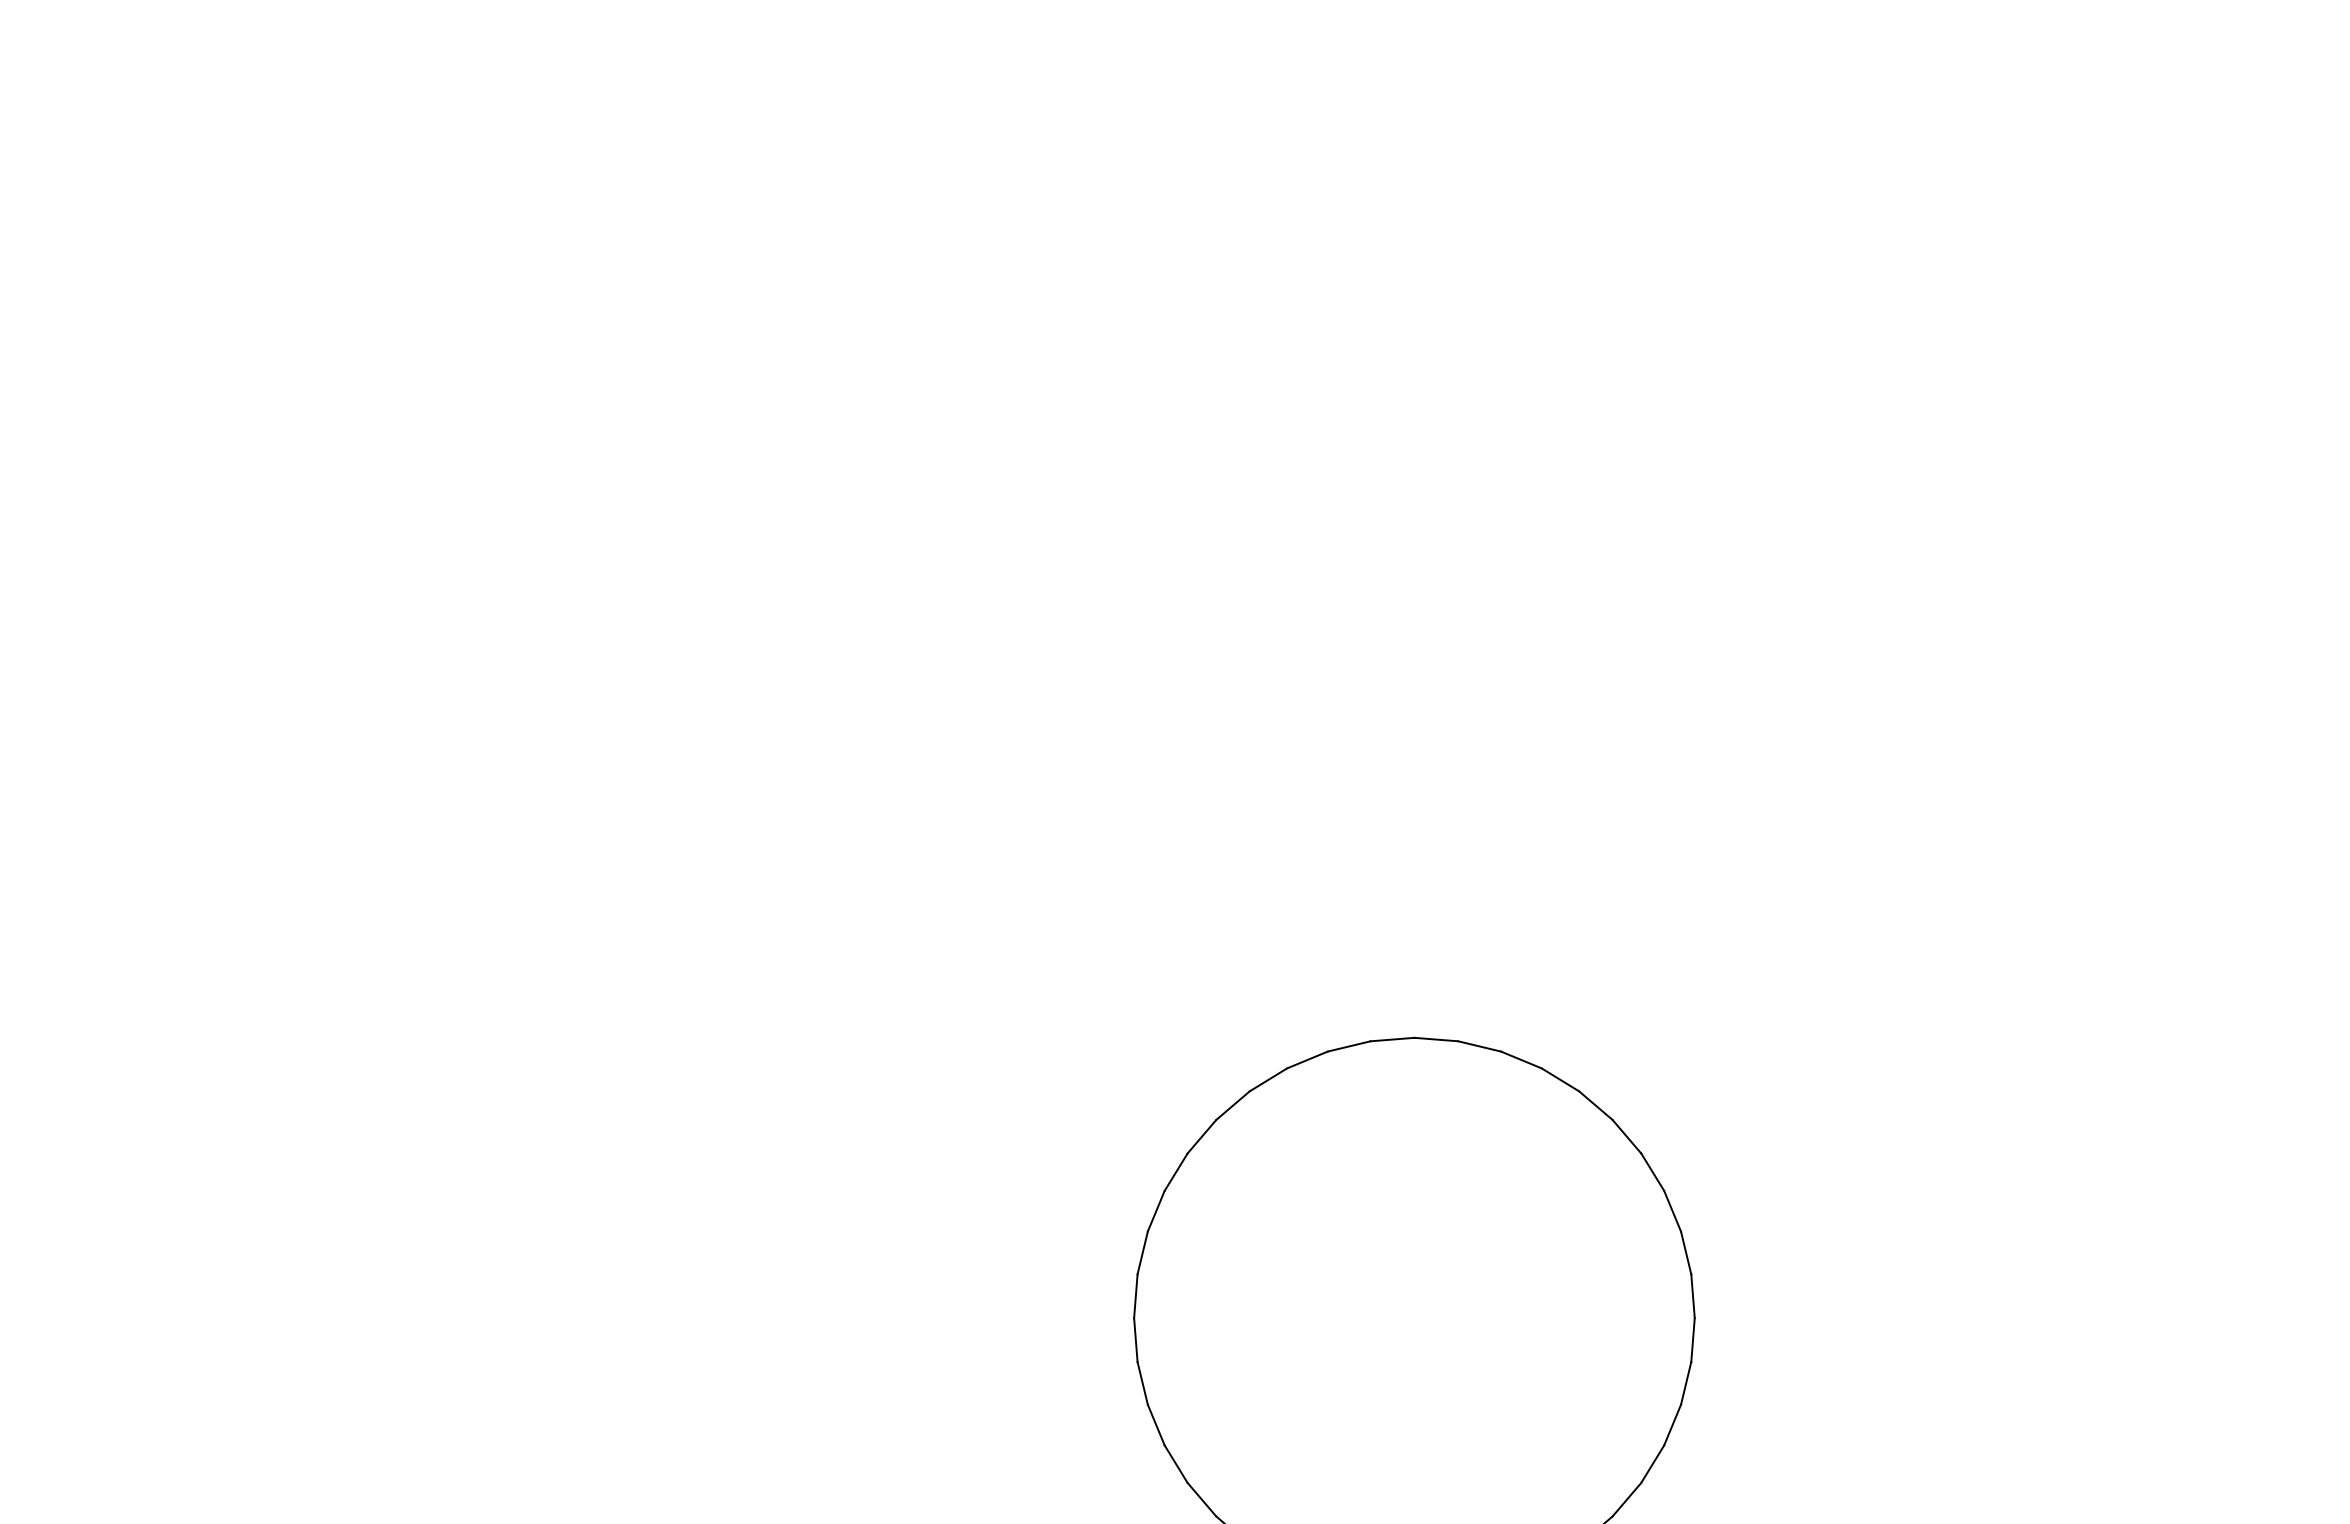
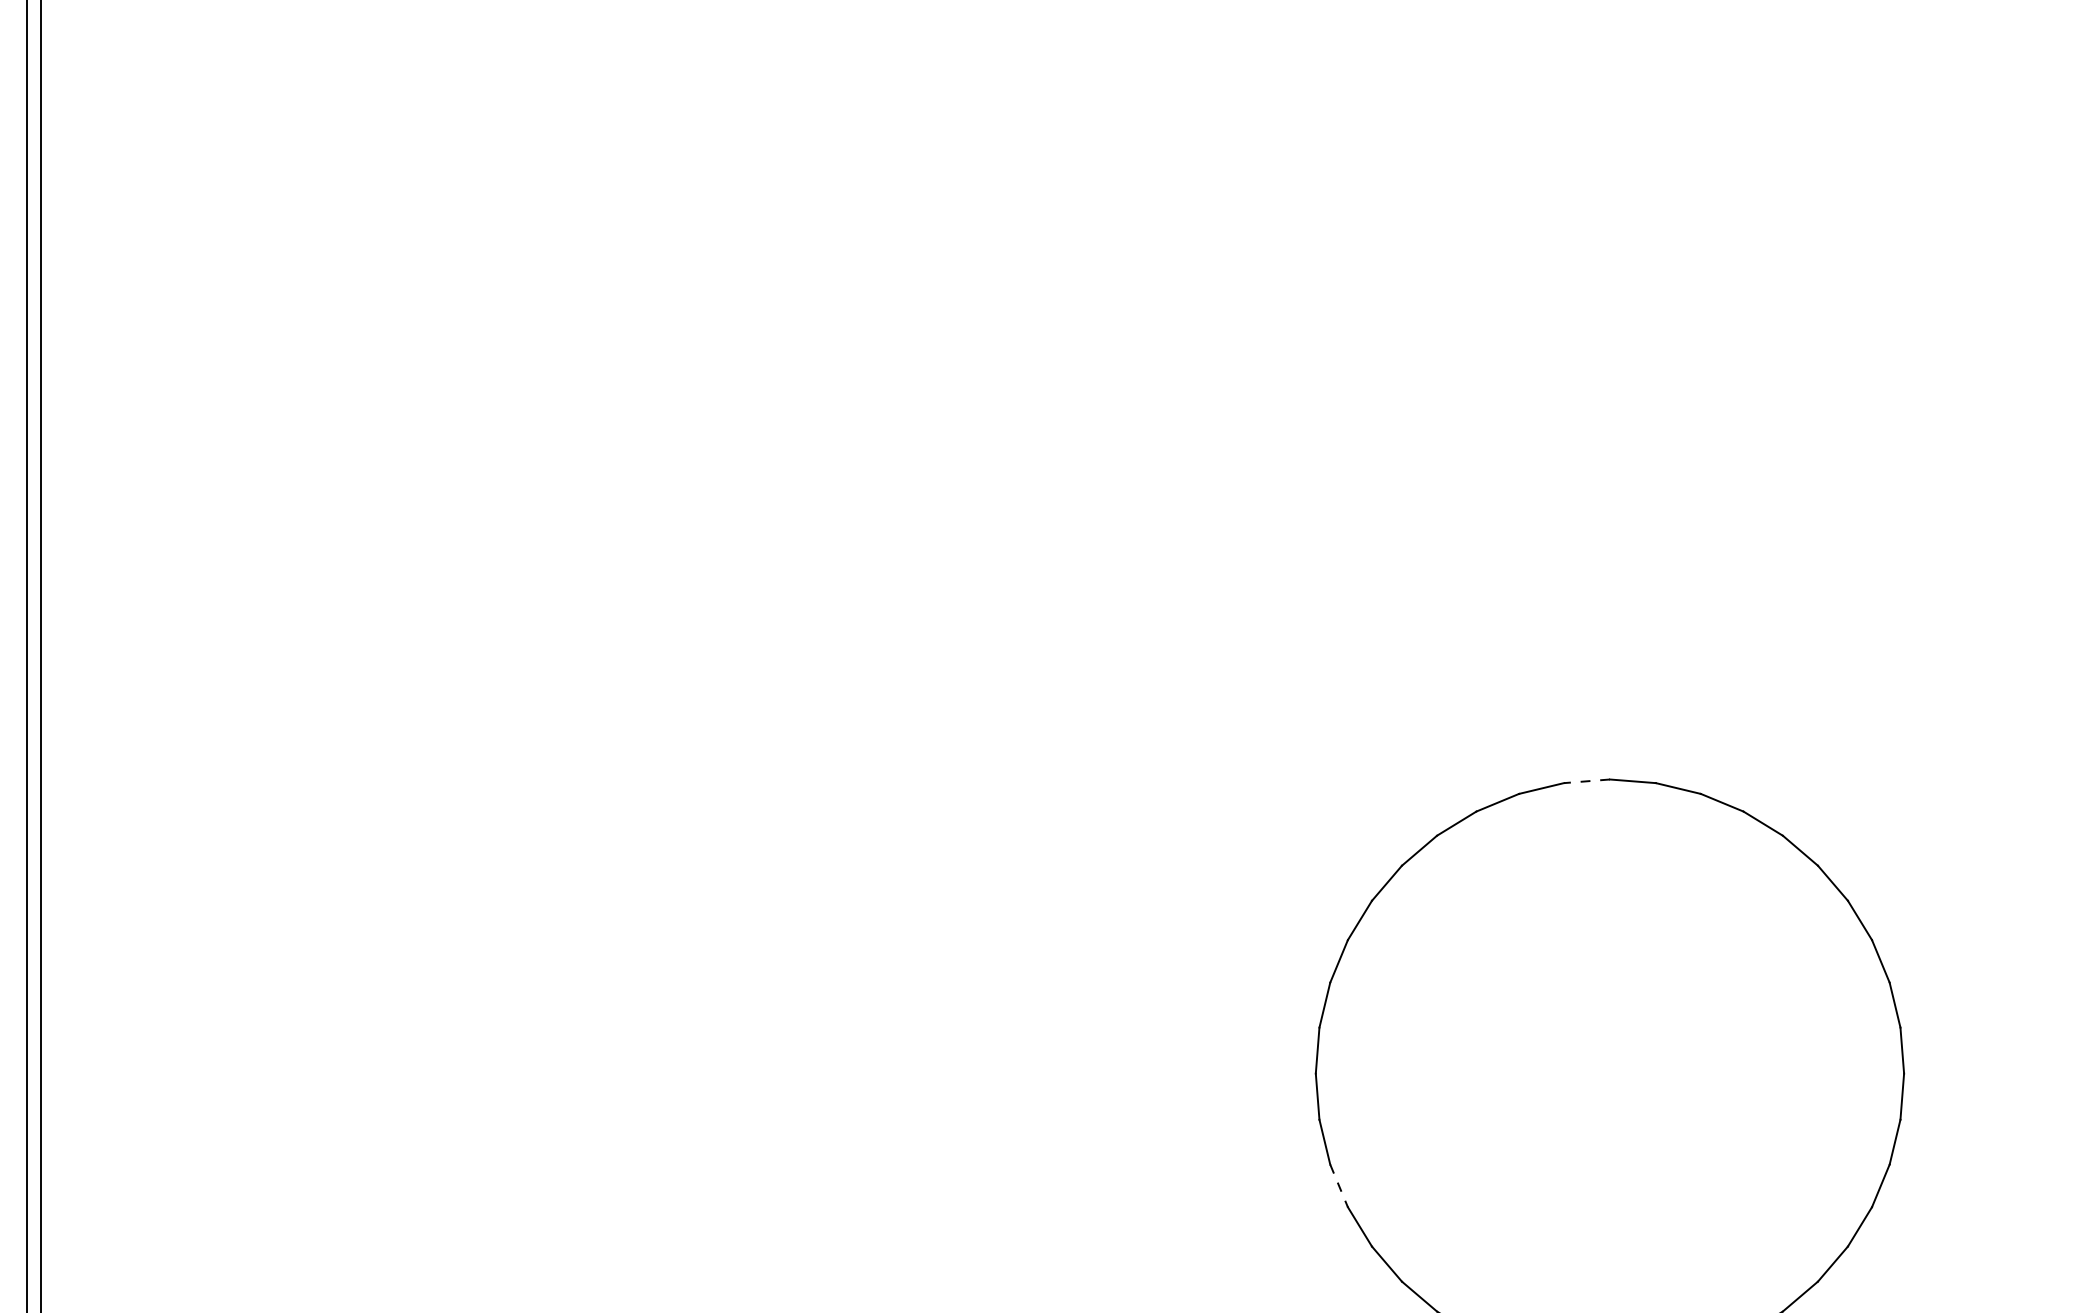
line: (1392, 1039) -> (1586, 781), solid -> dashed
line: (1156, 1425) -> (1339, 1186), solid -> dashed

